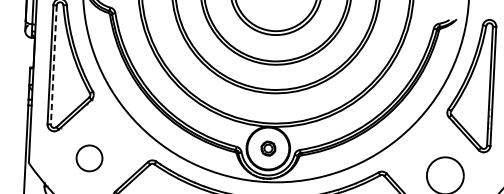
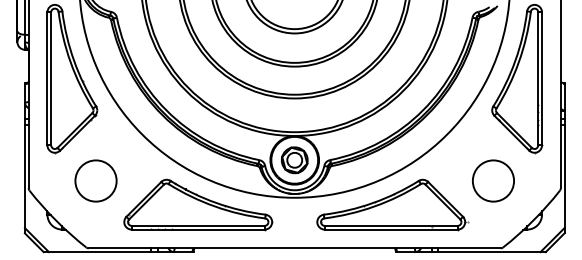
line: (54, 65) -> (51, 79), dashed -> solid
part: (268, 148) -> (294, 160), size x1.67
part: (89, 157) -> (95, 180), size x1.43

